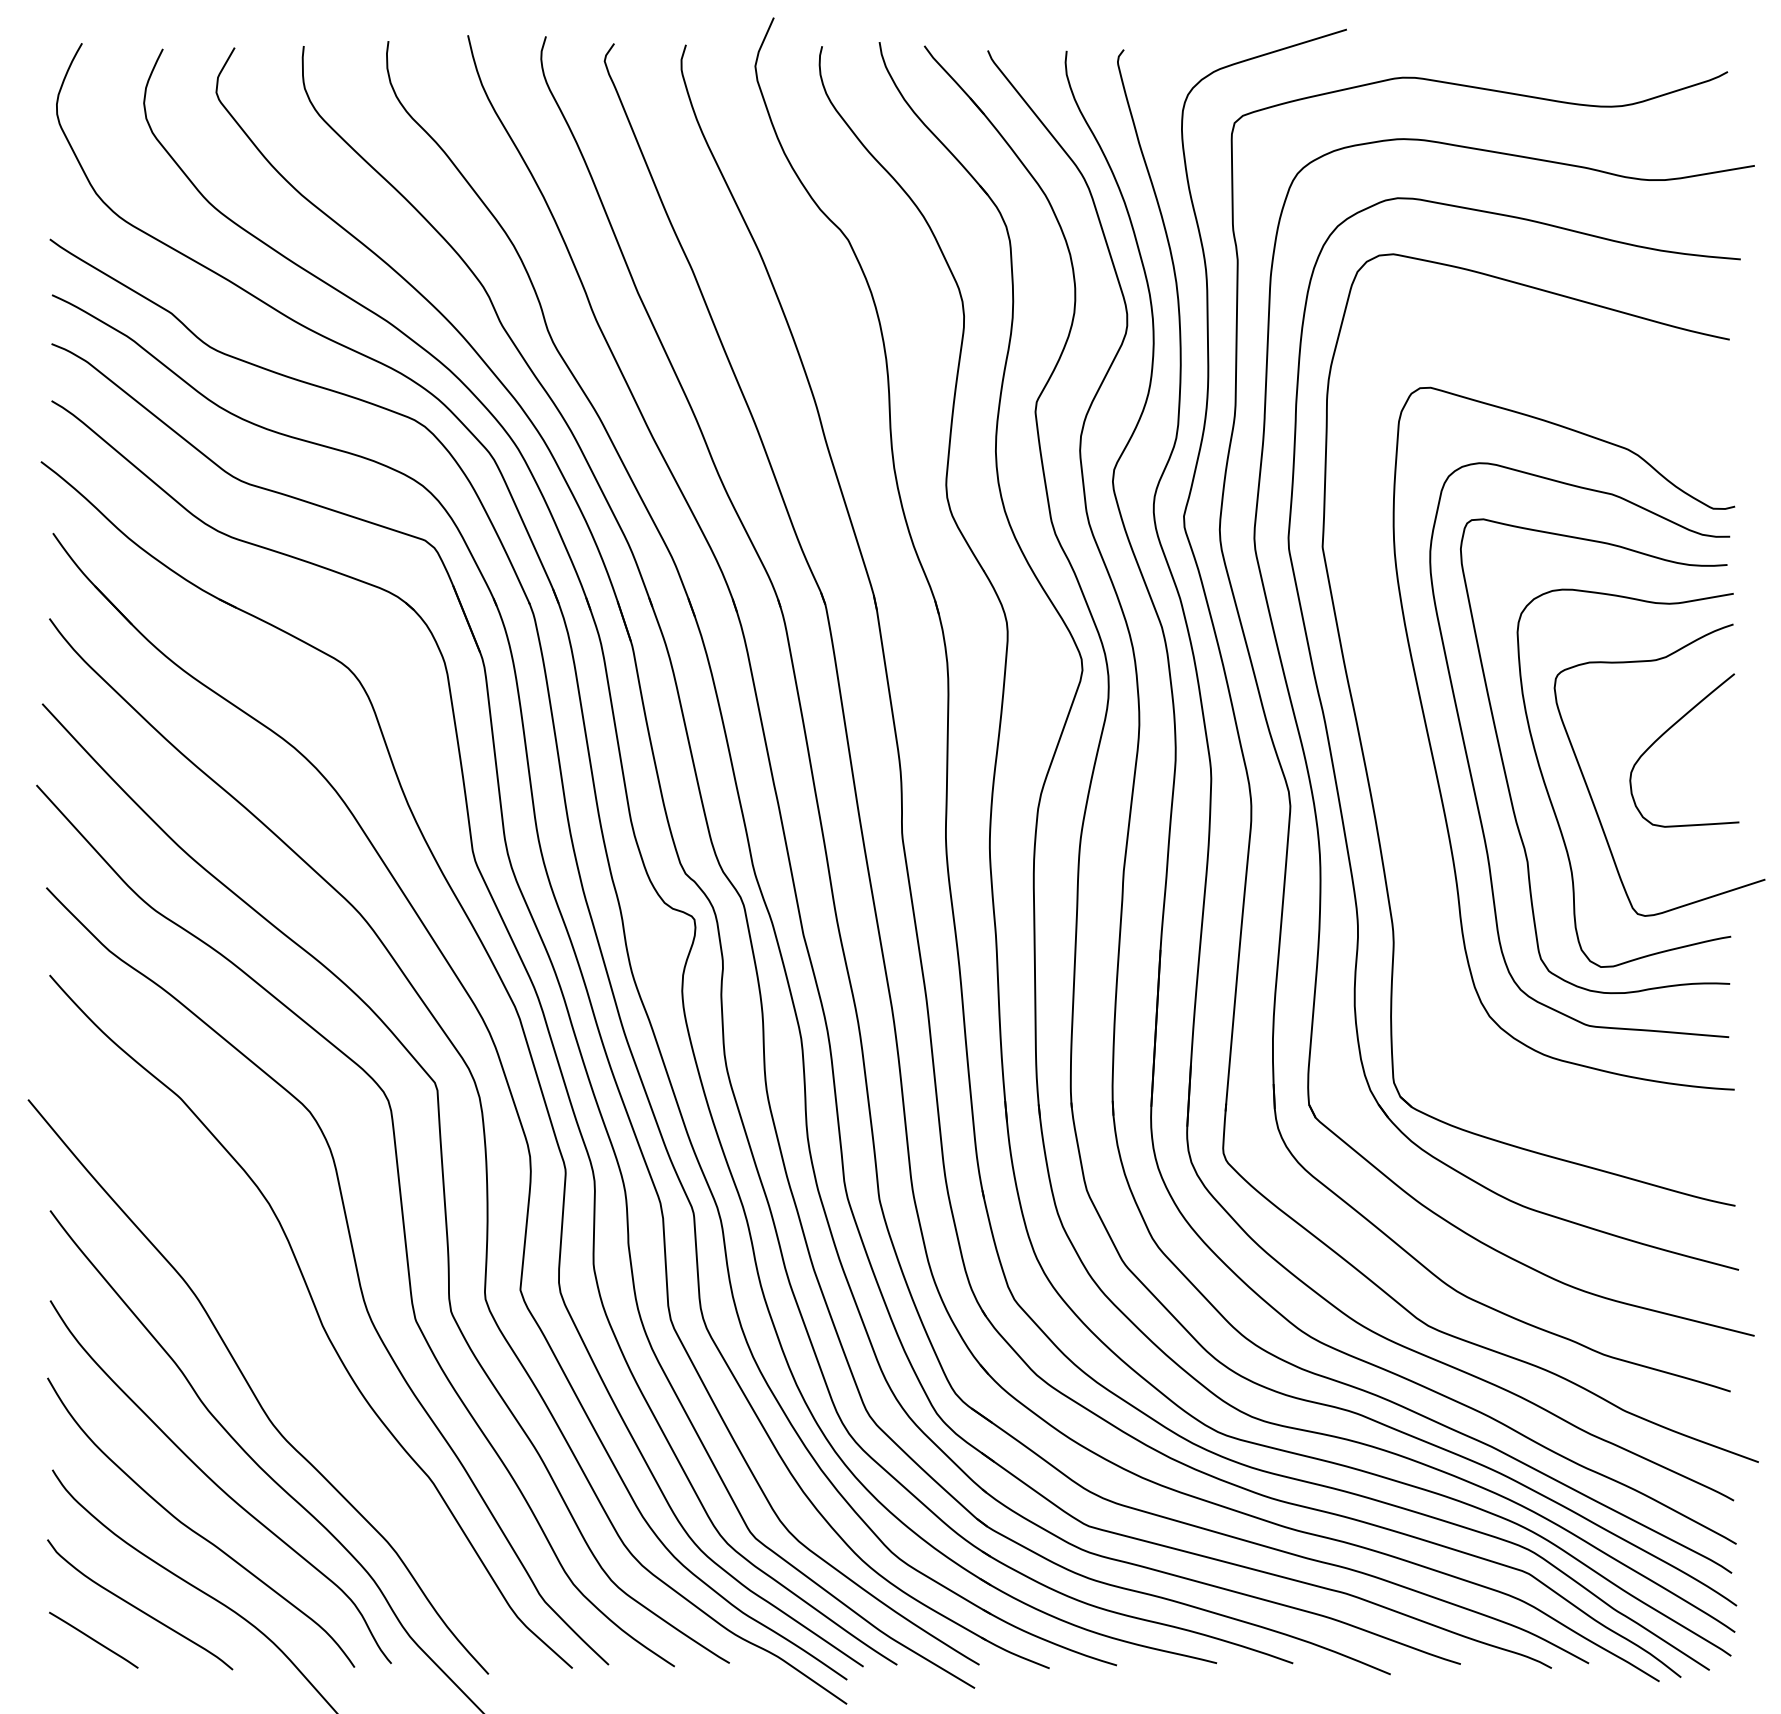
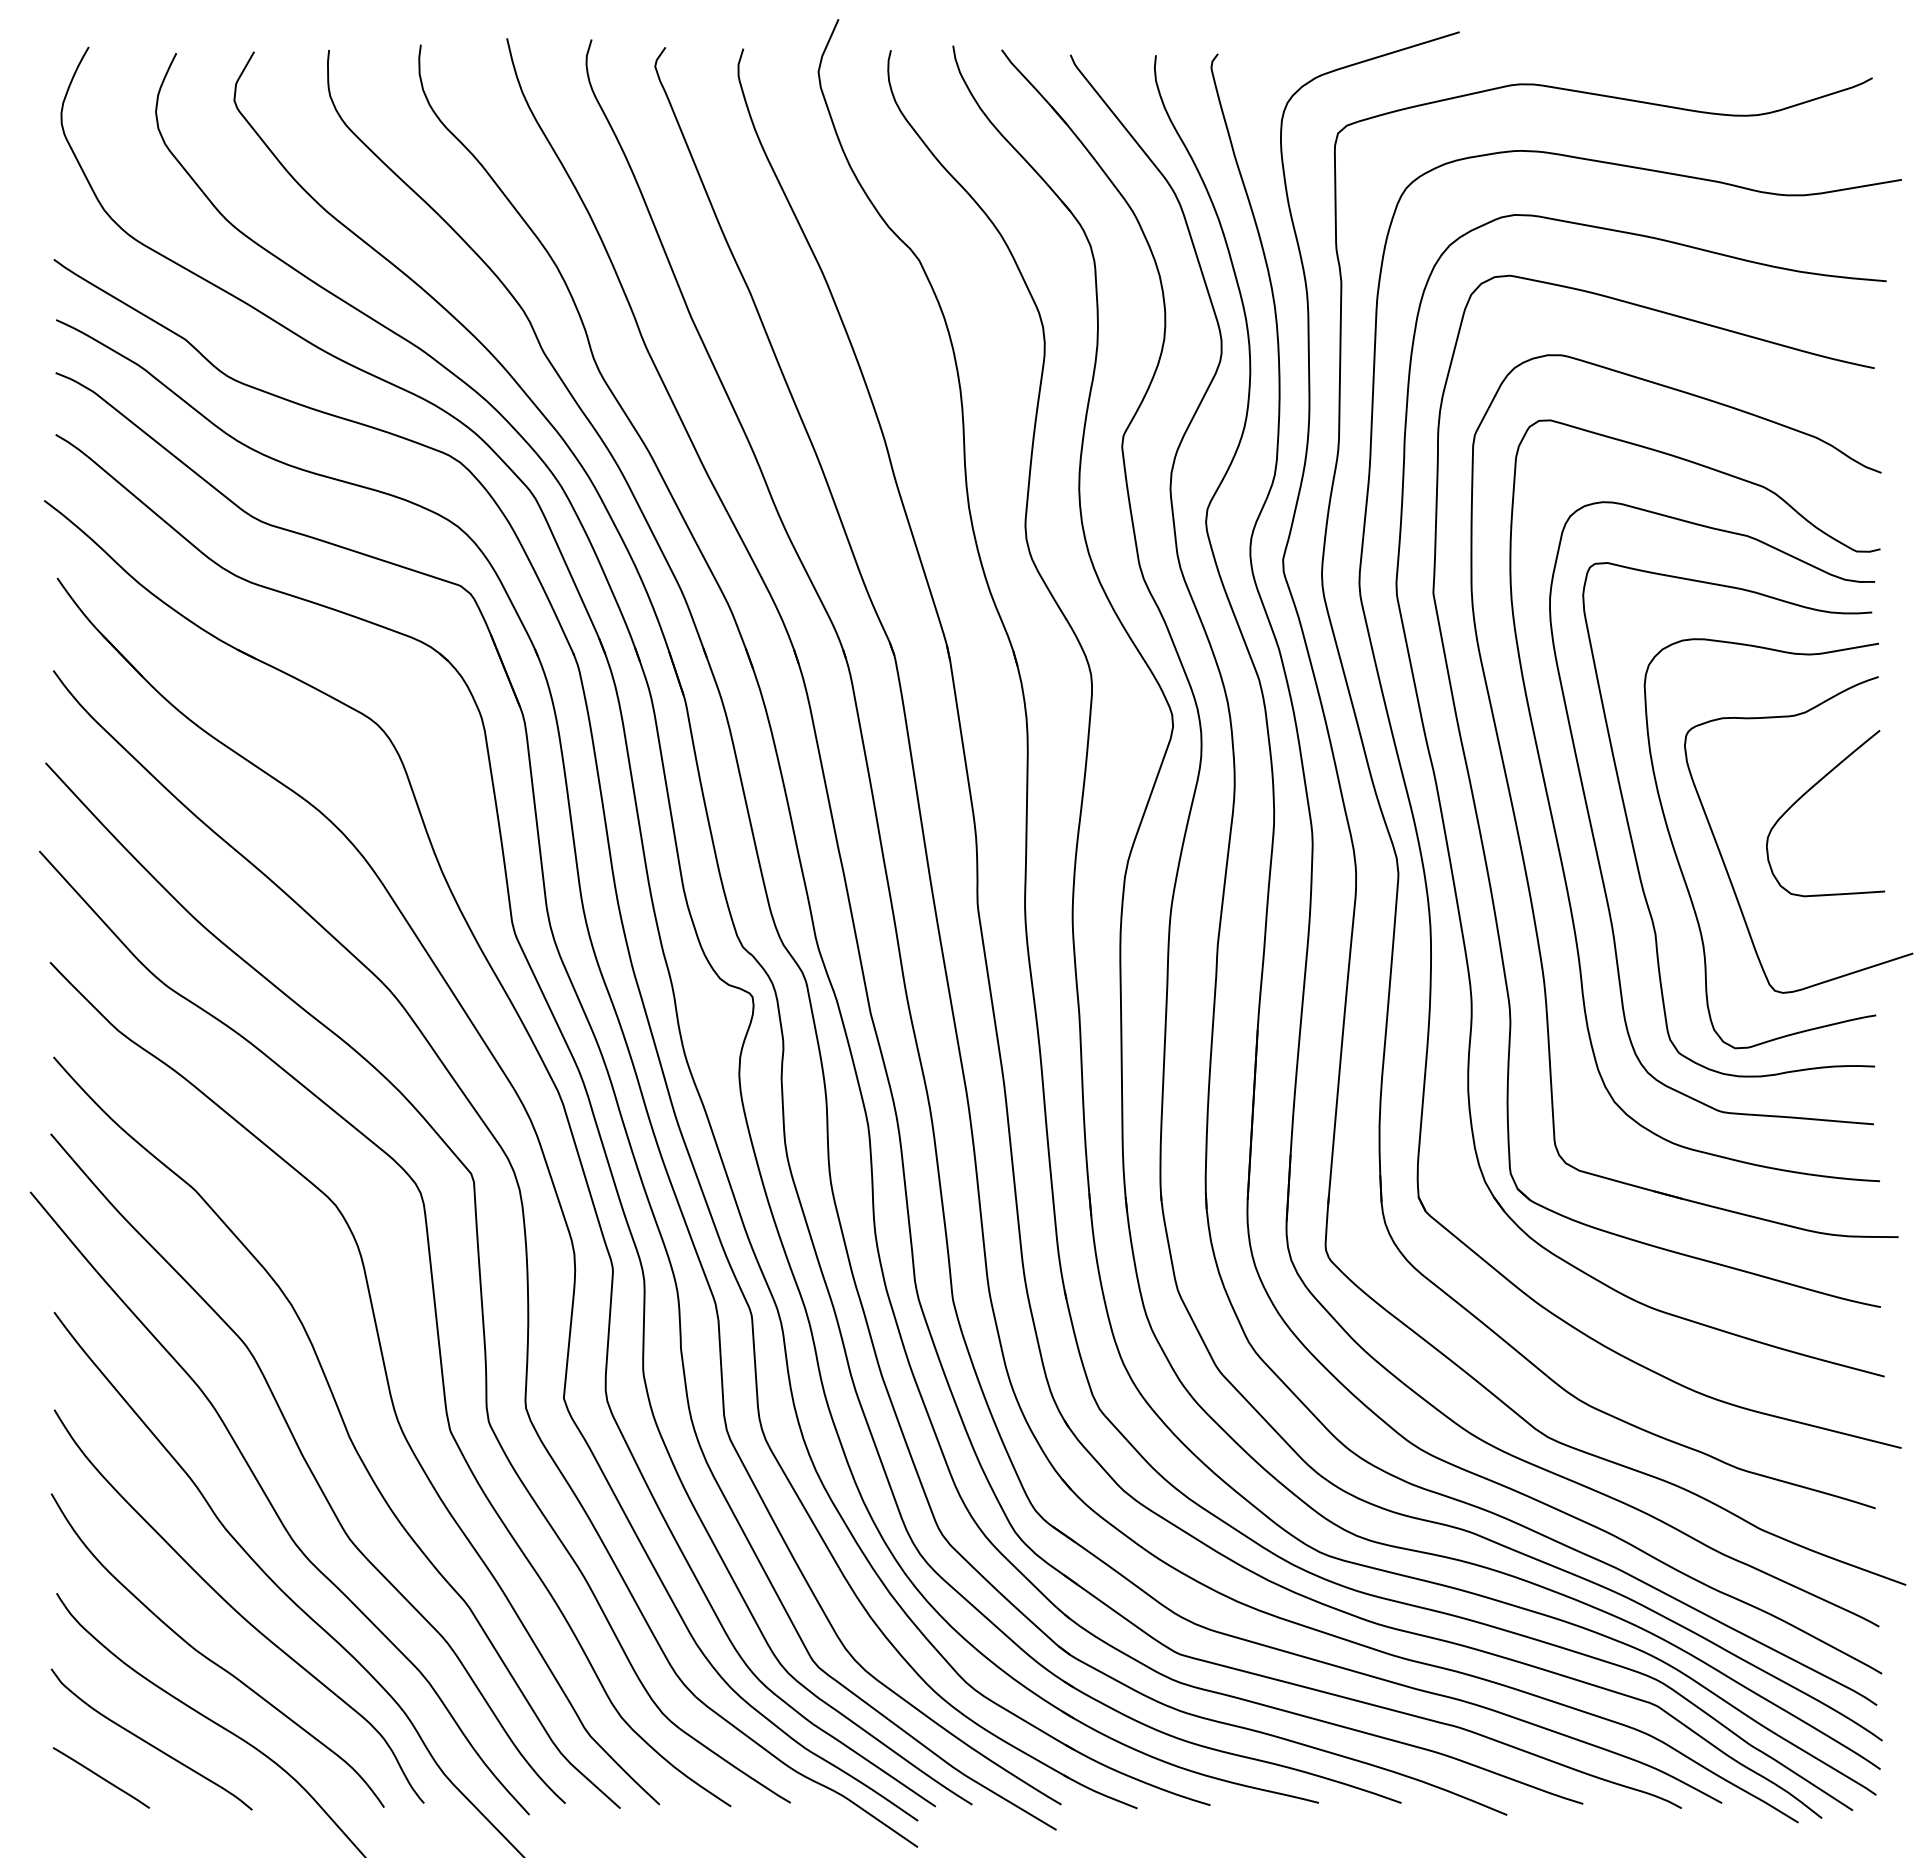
part: (1401, 765) -> (1518, 829), added
curve: (284, 1354) -> (308, 1468), added

